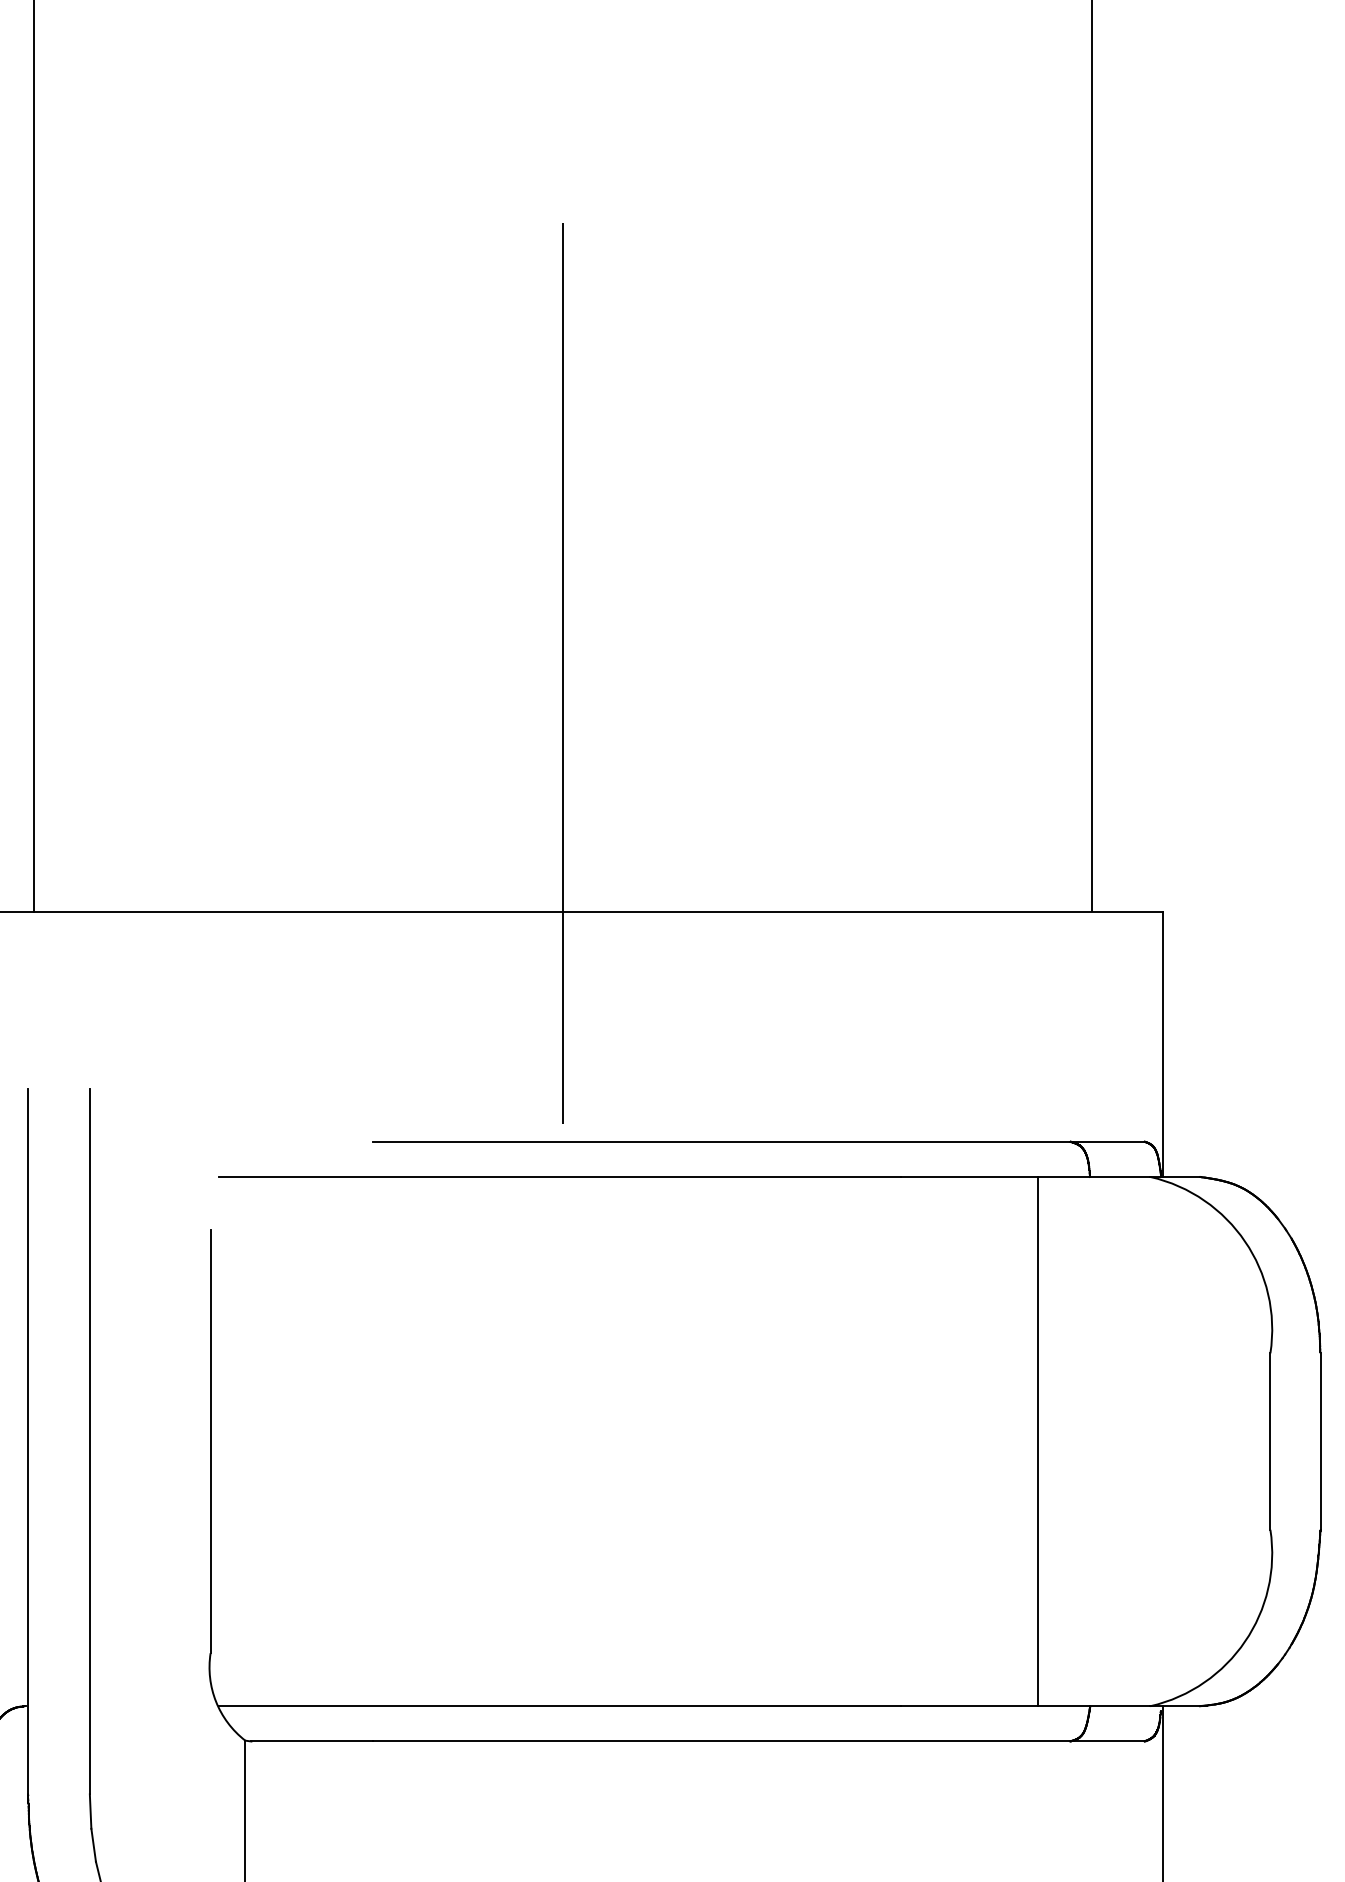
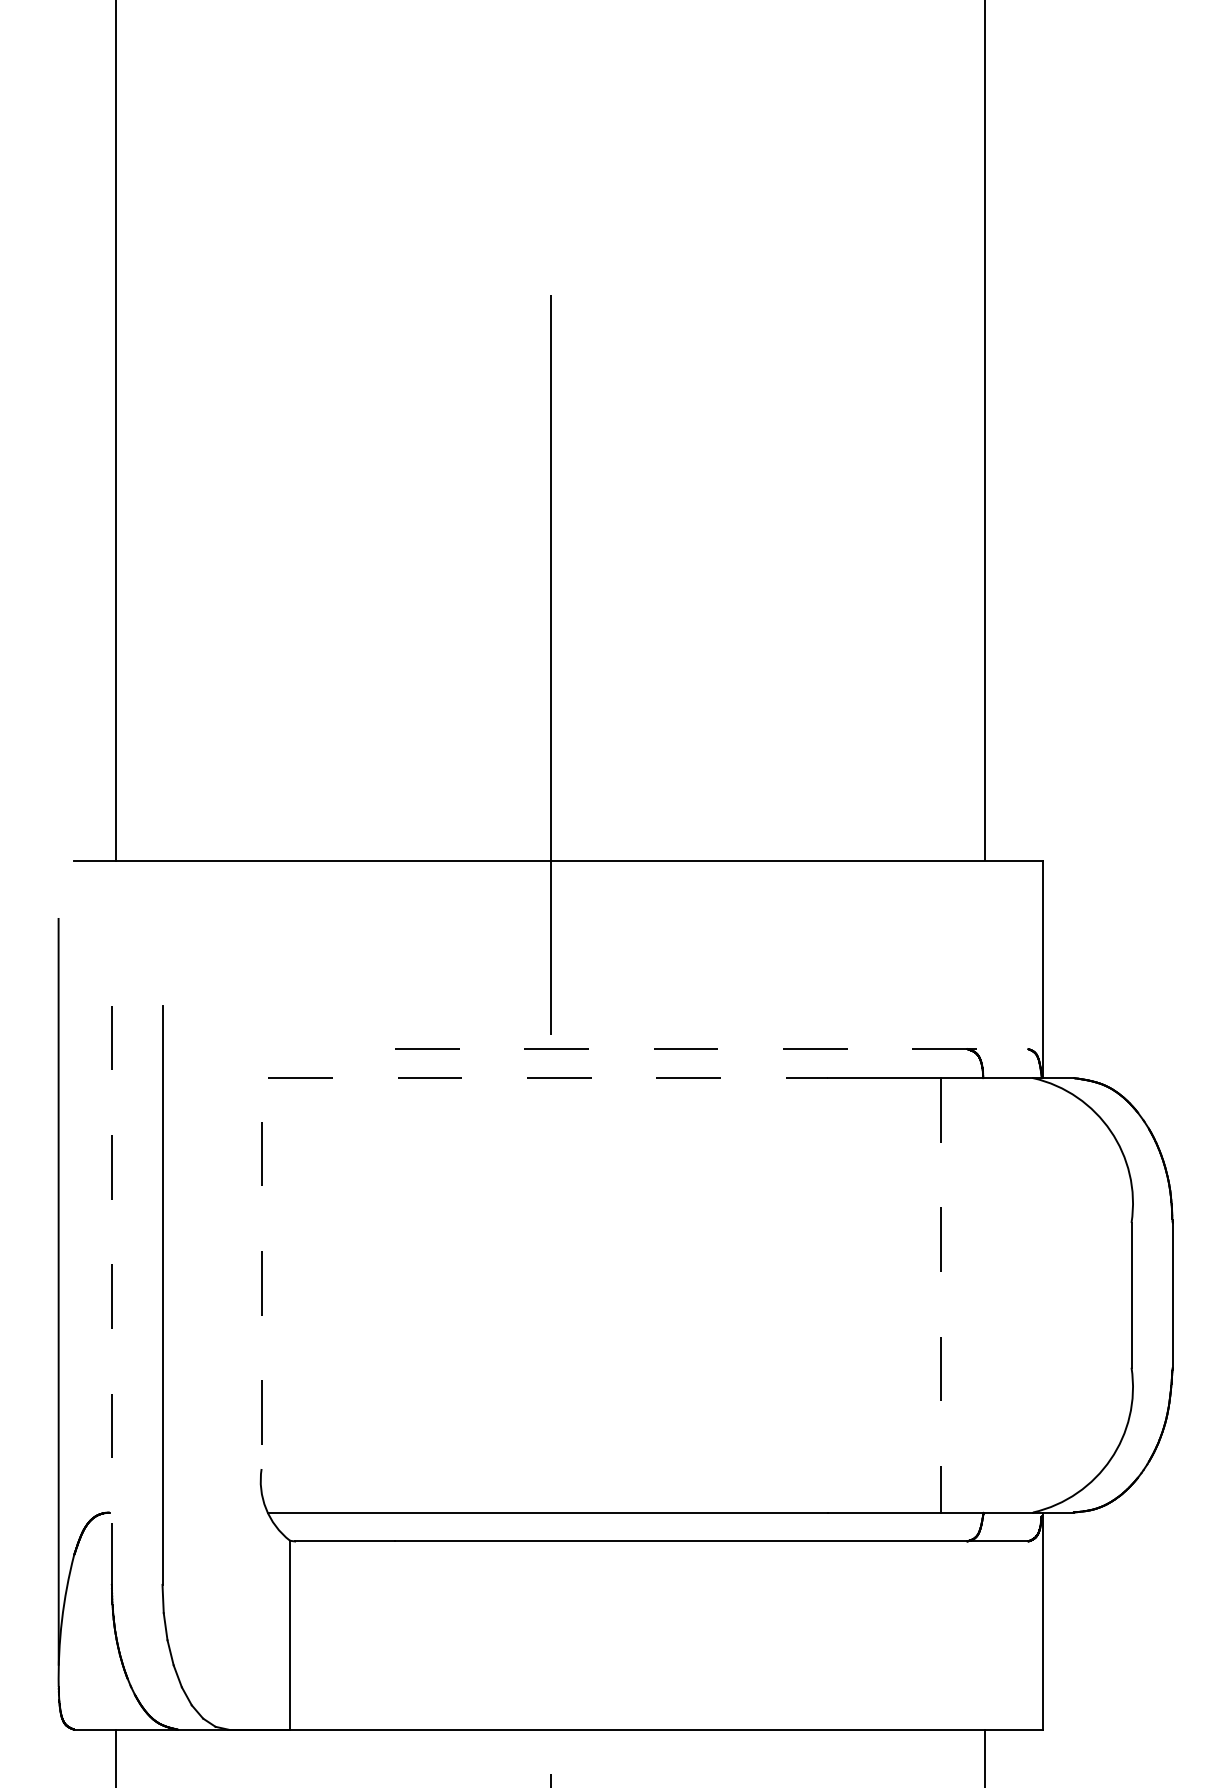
line: (758, 1142) -> (711, 1049), solid -> dashed
line: (560, 1177) -> (548, 1078), solid -> dashed
line: (27, 1441) -> (111, 1295), solid -> dashed
line: (210, 1441) -> (261, 1295), solid -> dashed
line: (1037, 1441) -> (940, 1295), solid -> dashed

